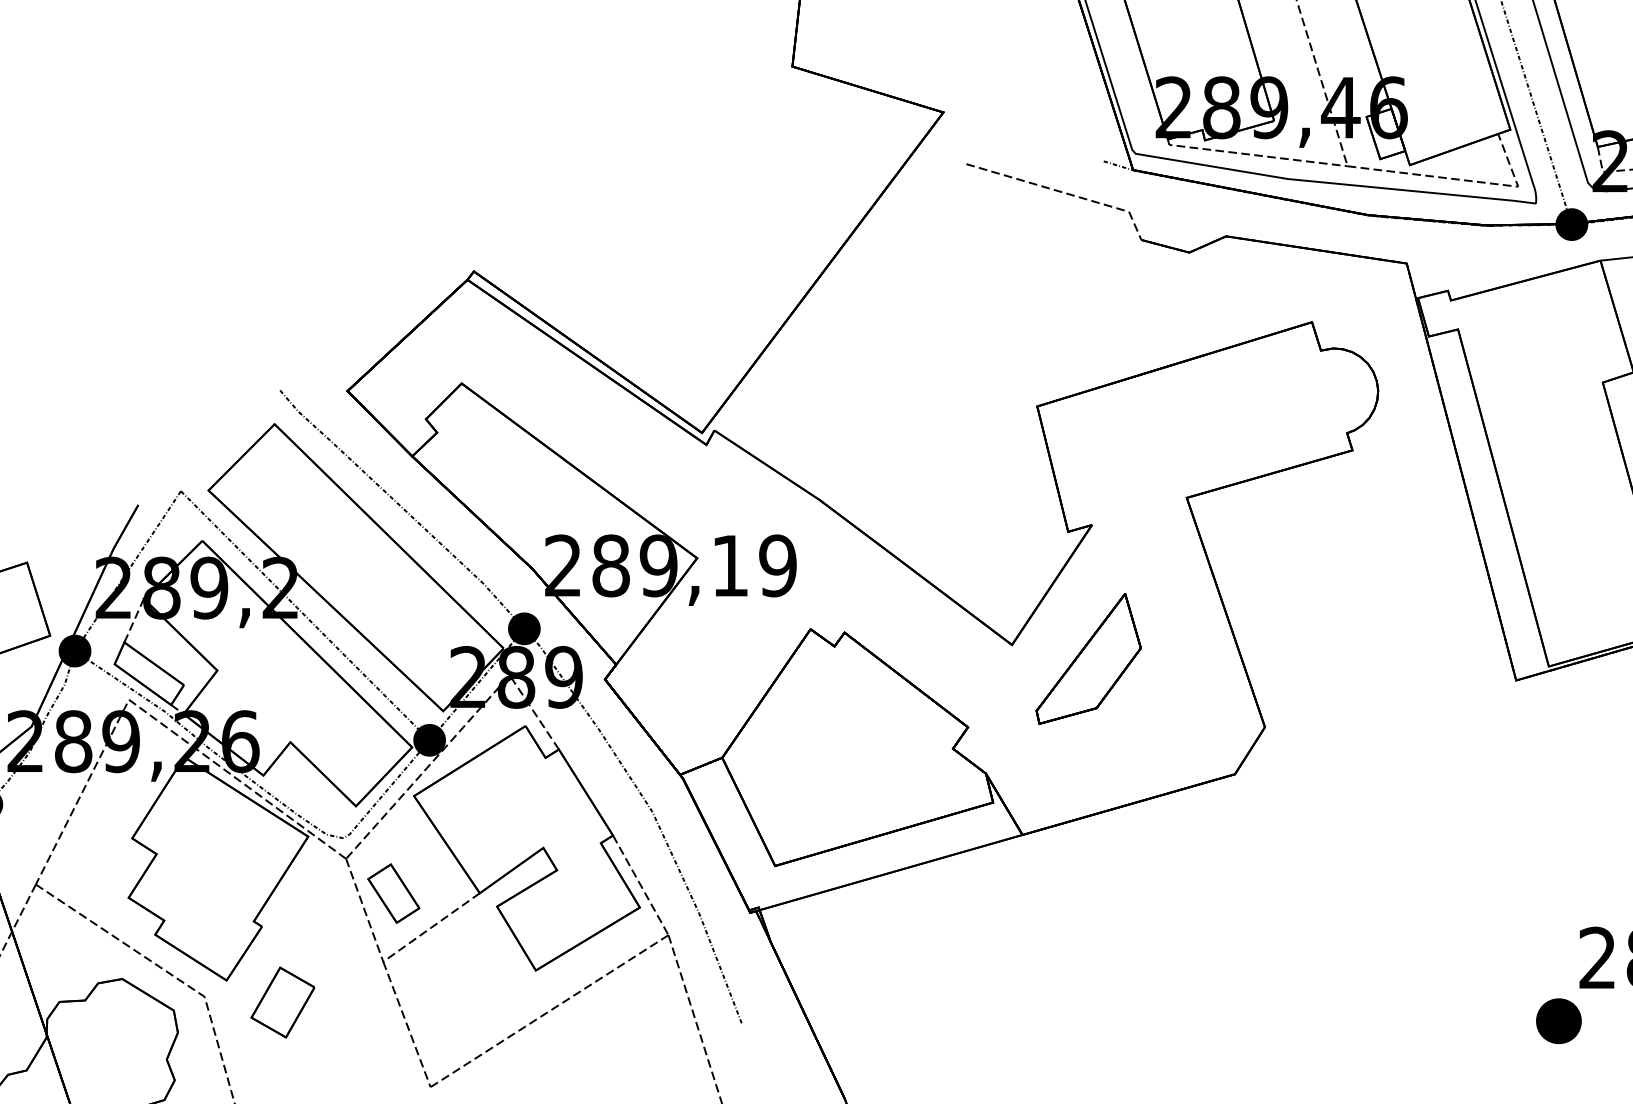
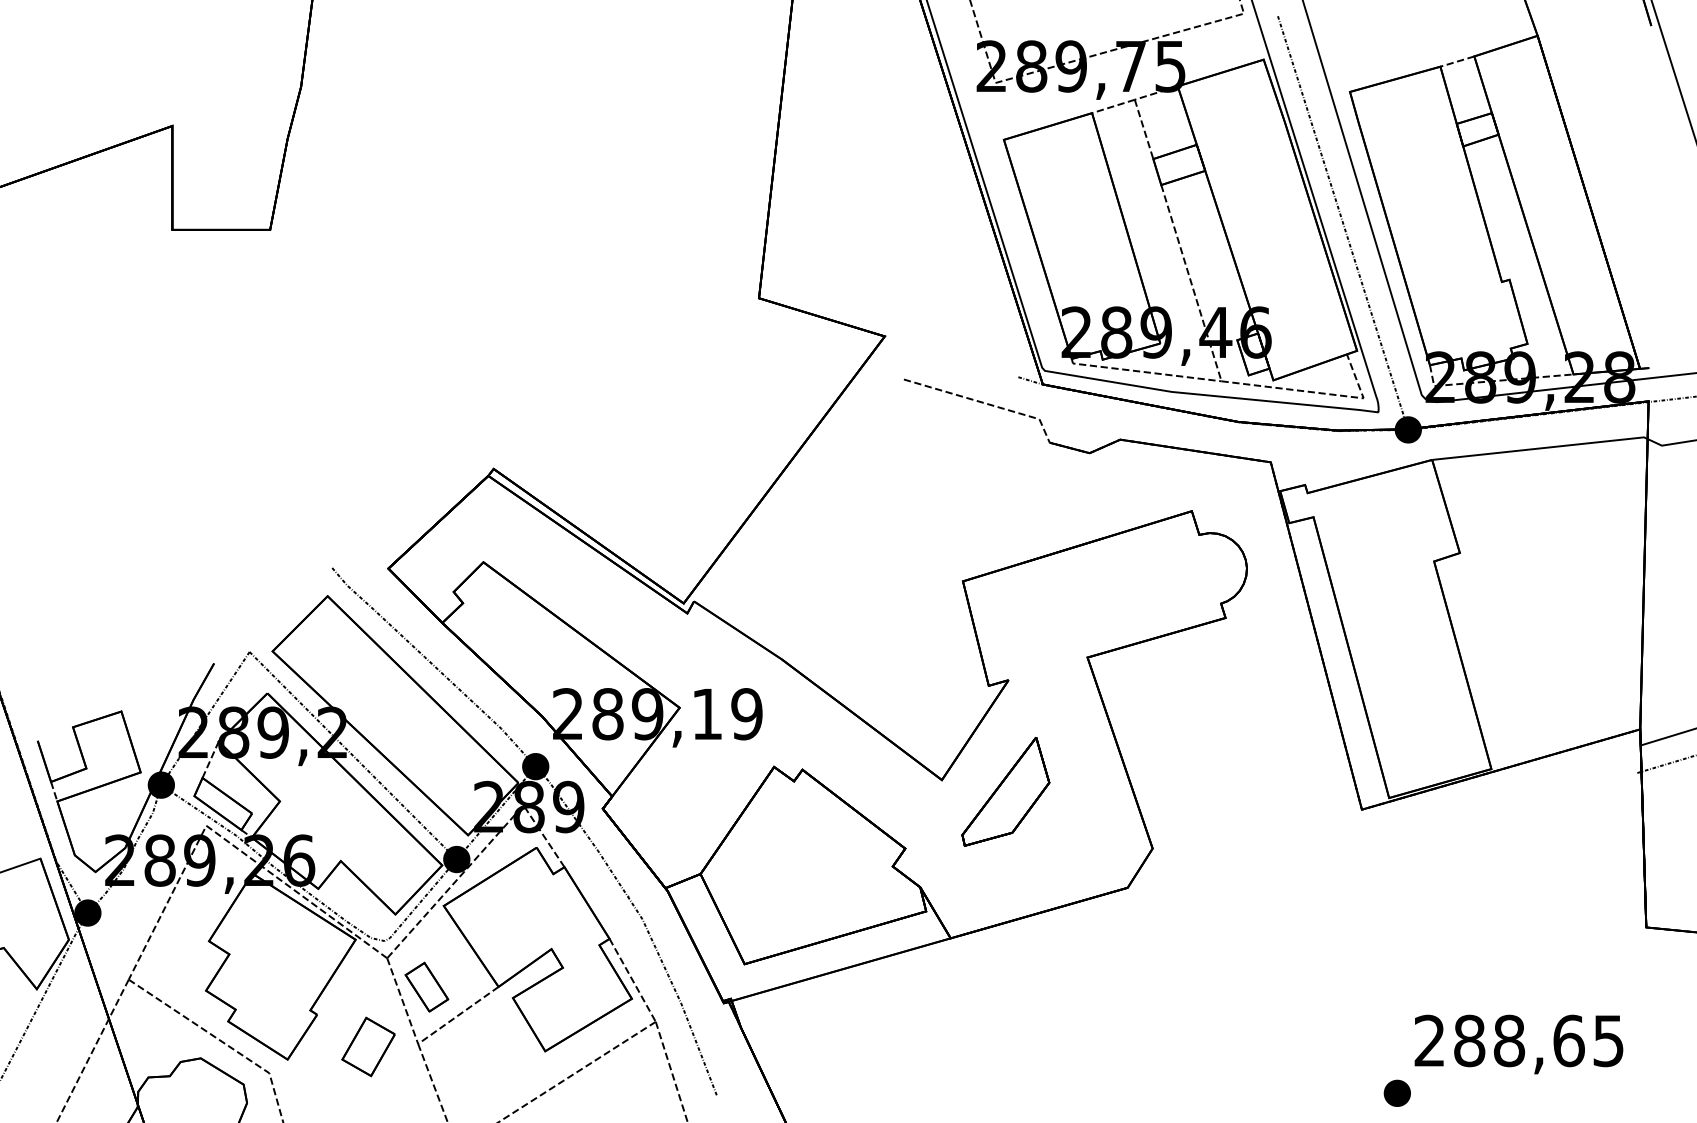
part: (282, 1001) -> (368, 1046), moved
part: (1557, 1019) -> (1396, 1092), size x0.71

